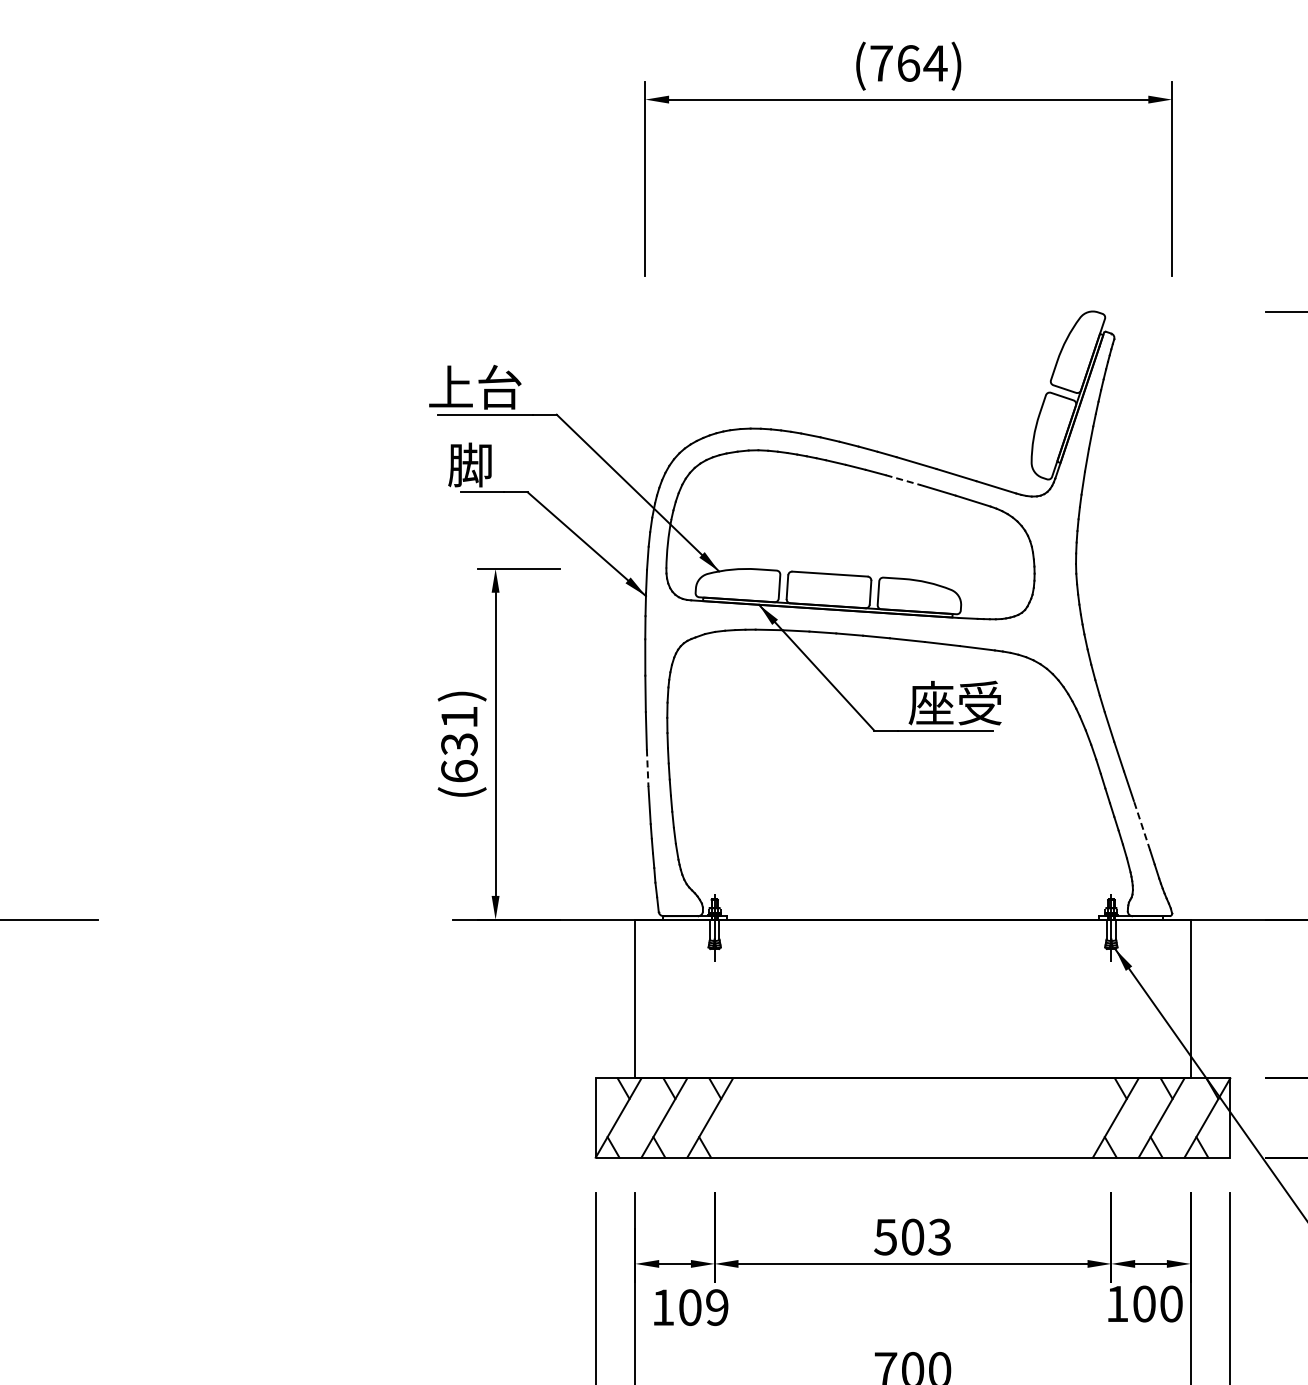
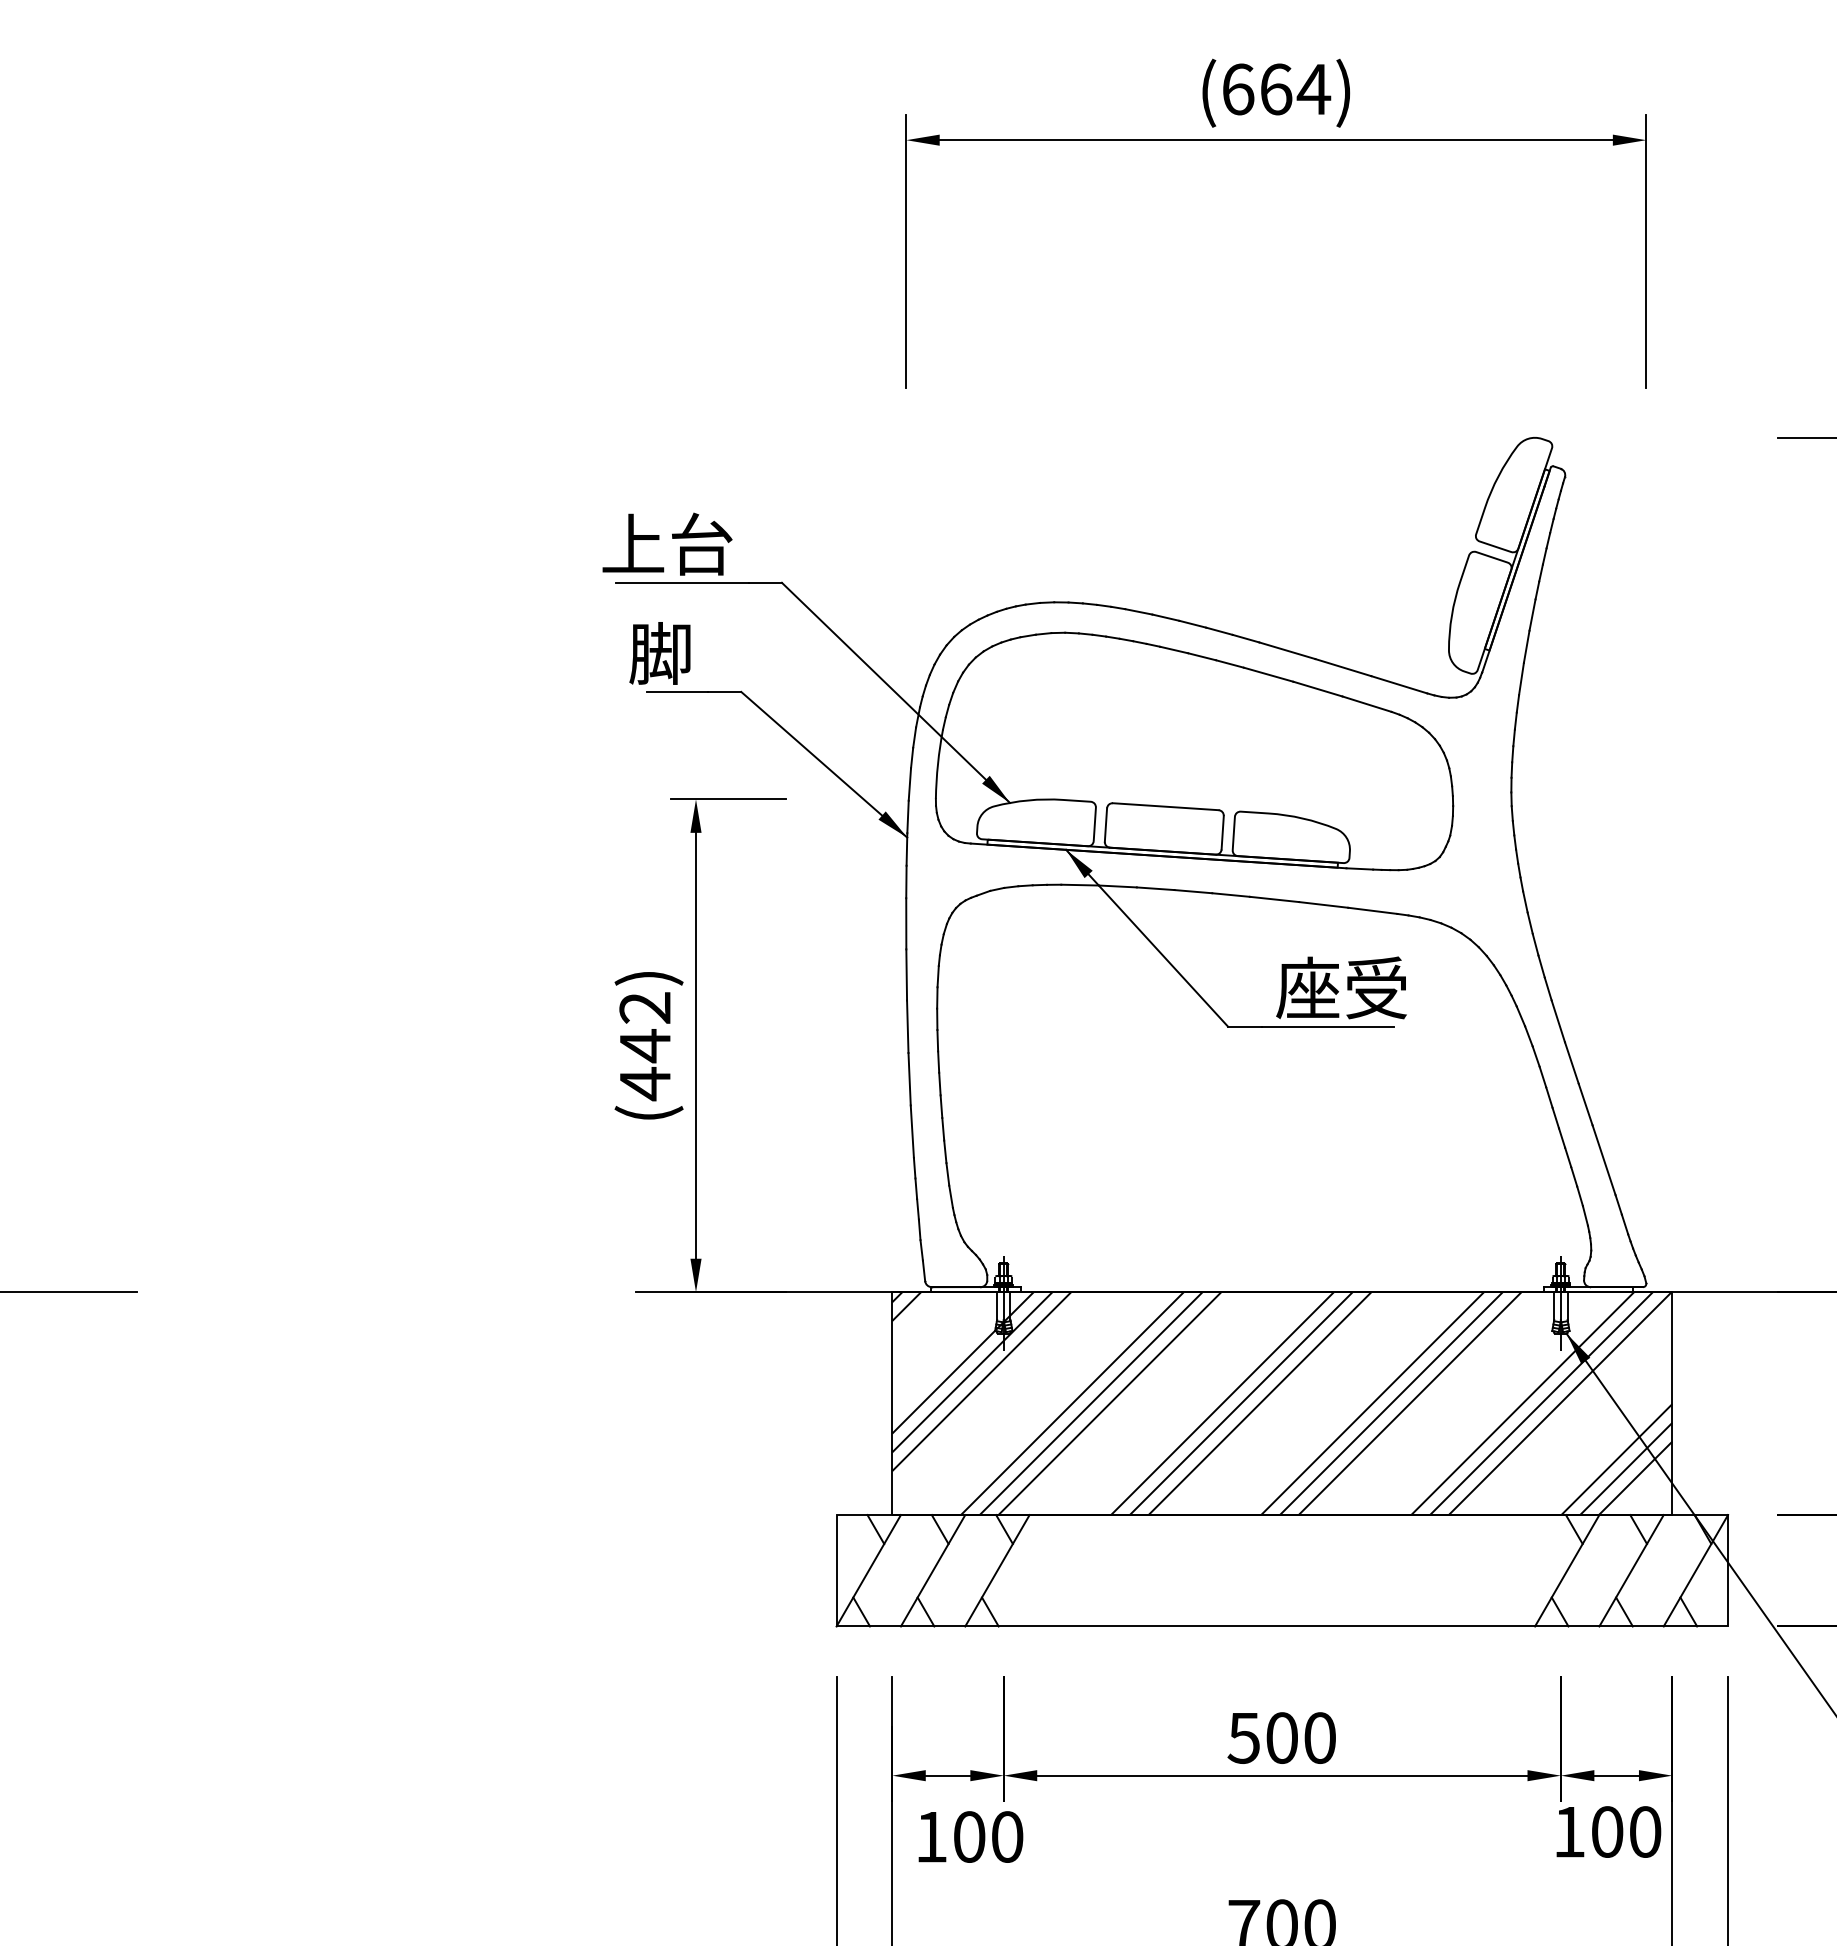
text: (881, 63) -> (1238, 89), (764) -> (664)
line: (903, 480) -> (1268, 675), dashed -> solid
text: (459, 744) -> (645, 1046), (631) -> (442)
line: (647, 768) -> (909, 1079), dashed -> solid
line: (1141, 825) -> (1603, 1159), dashed -> solid
hatch: (912, 998) -> (1281, 1402), added
text: (939, 1236) -> (1319, 1737), 503 -> 500
text: (717, 1307) -> (1007, 1836), 109 -> 100

